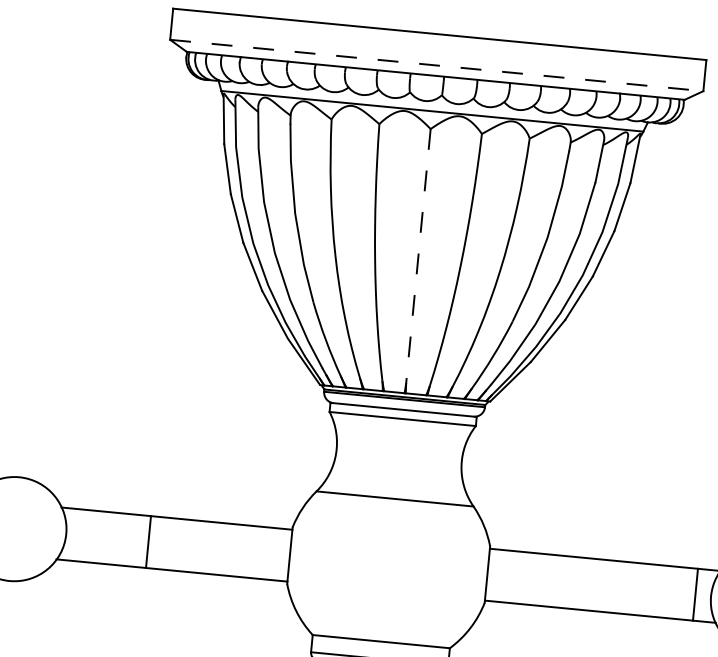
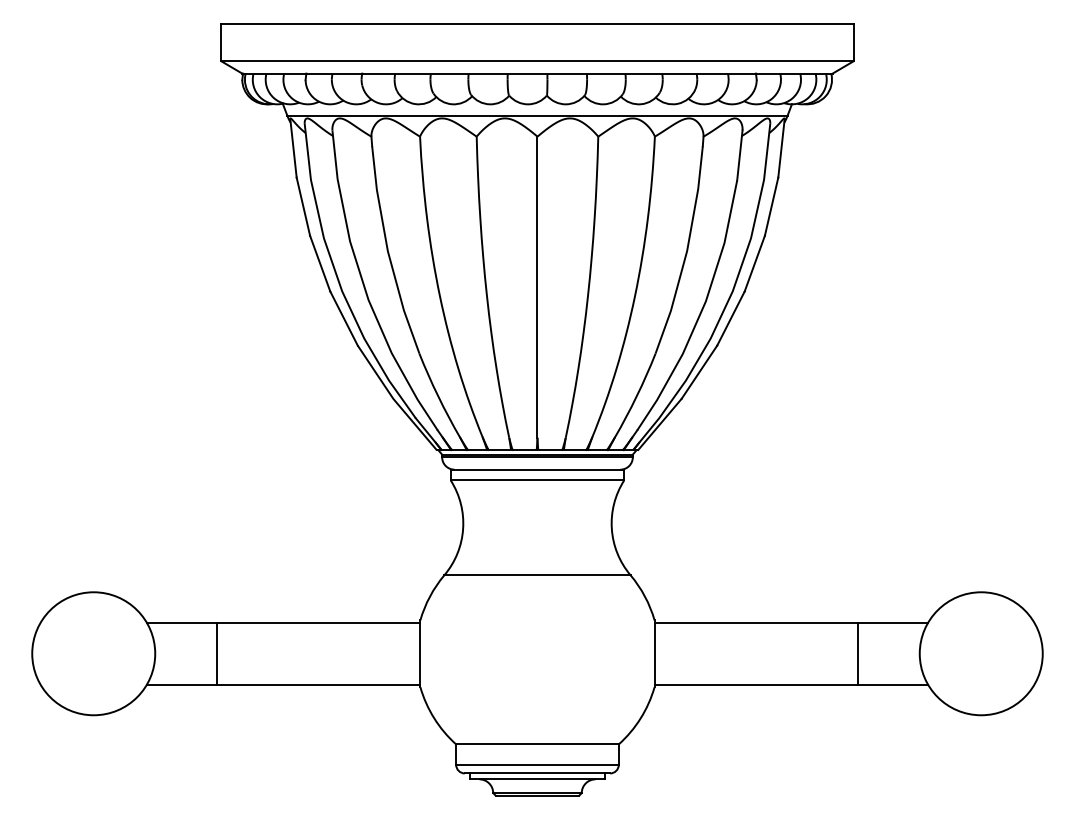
line: (436, 65) -> (537, 61), dashed -> solid
line: (418, 256) -> (537, 287), dashed -> solid
line: (148, 541) -> (216, 653), moved
line: (695, 594) -> (858, 653), moved

